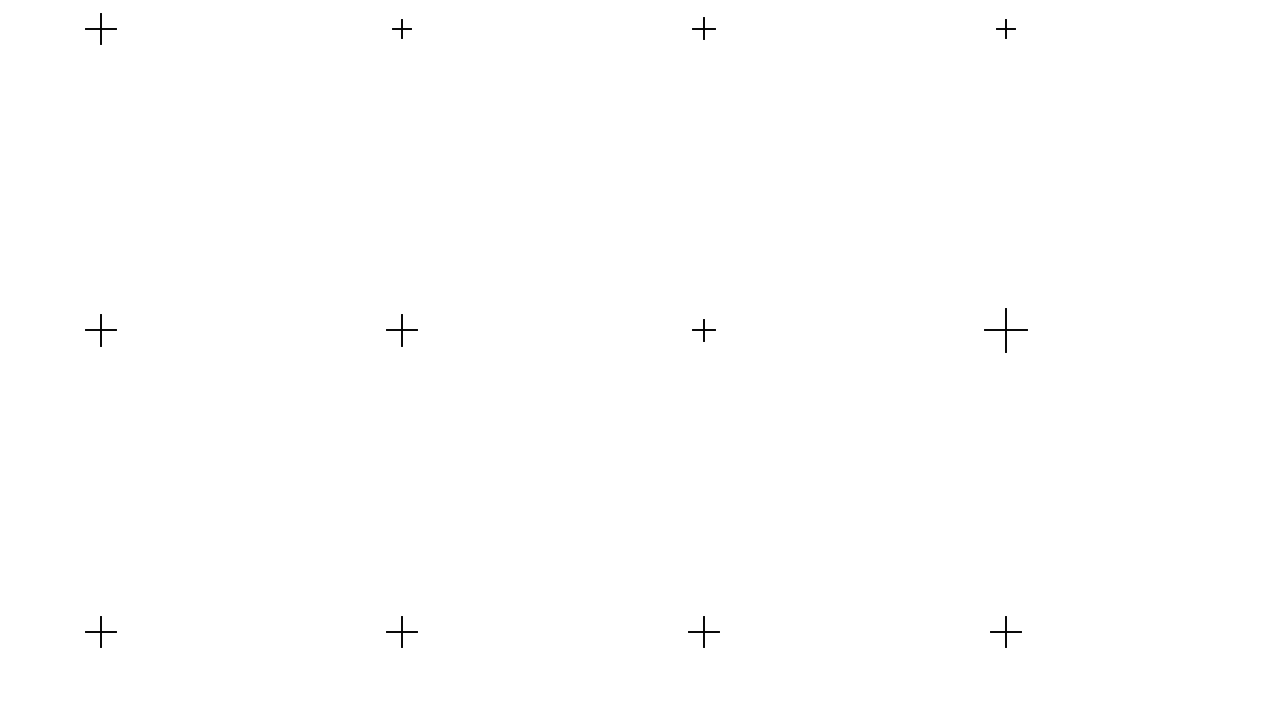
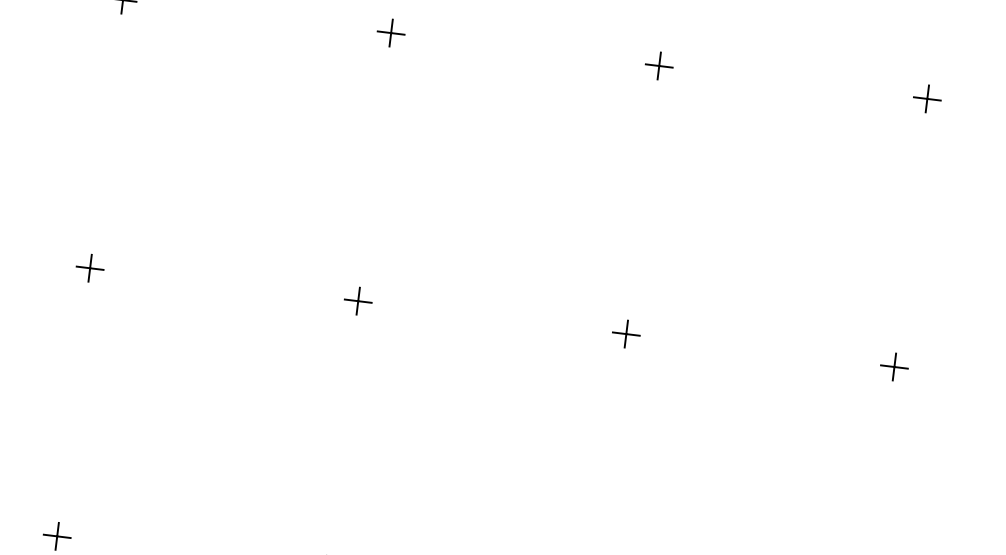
part: (401, 28) -> (390, 32), size x1.67
part: (703, 28) -> (658, 65), size x1.43
part: (1005, 28) -> (927, 98), size x1.67
part: (703, 330) -> (625, 334), size x1.43
part: (1005, 330) -> (894, 367), size x0.71

